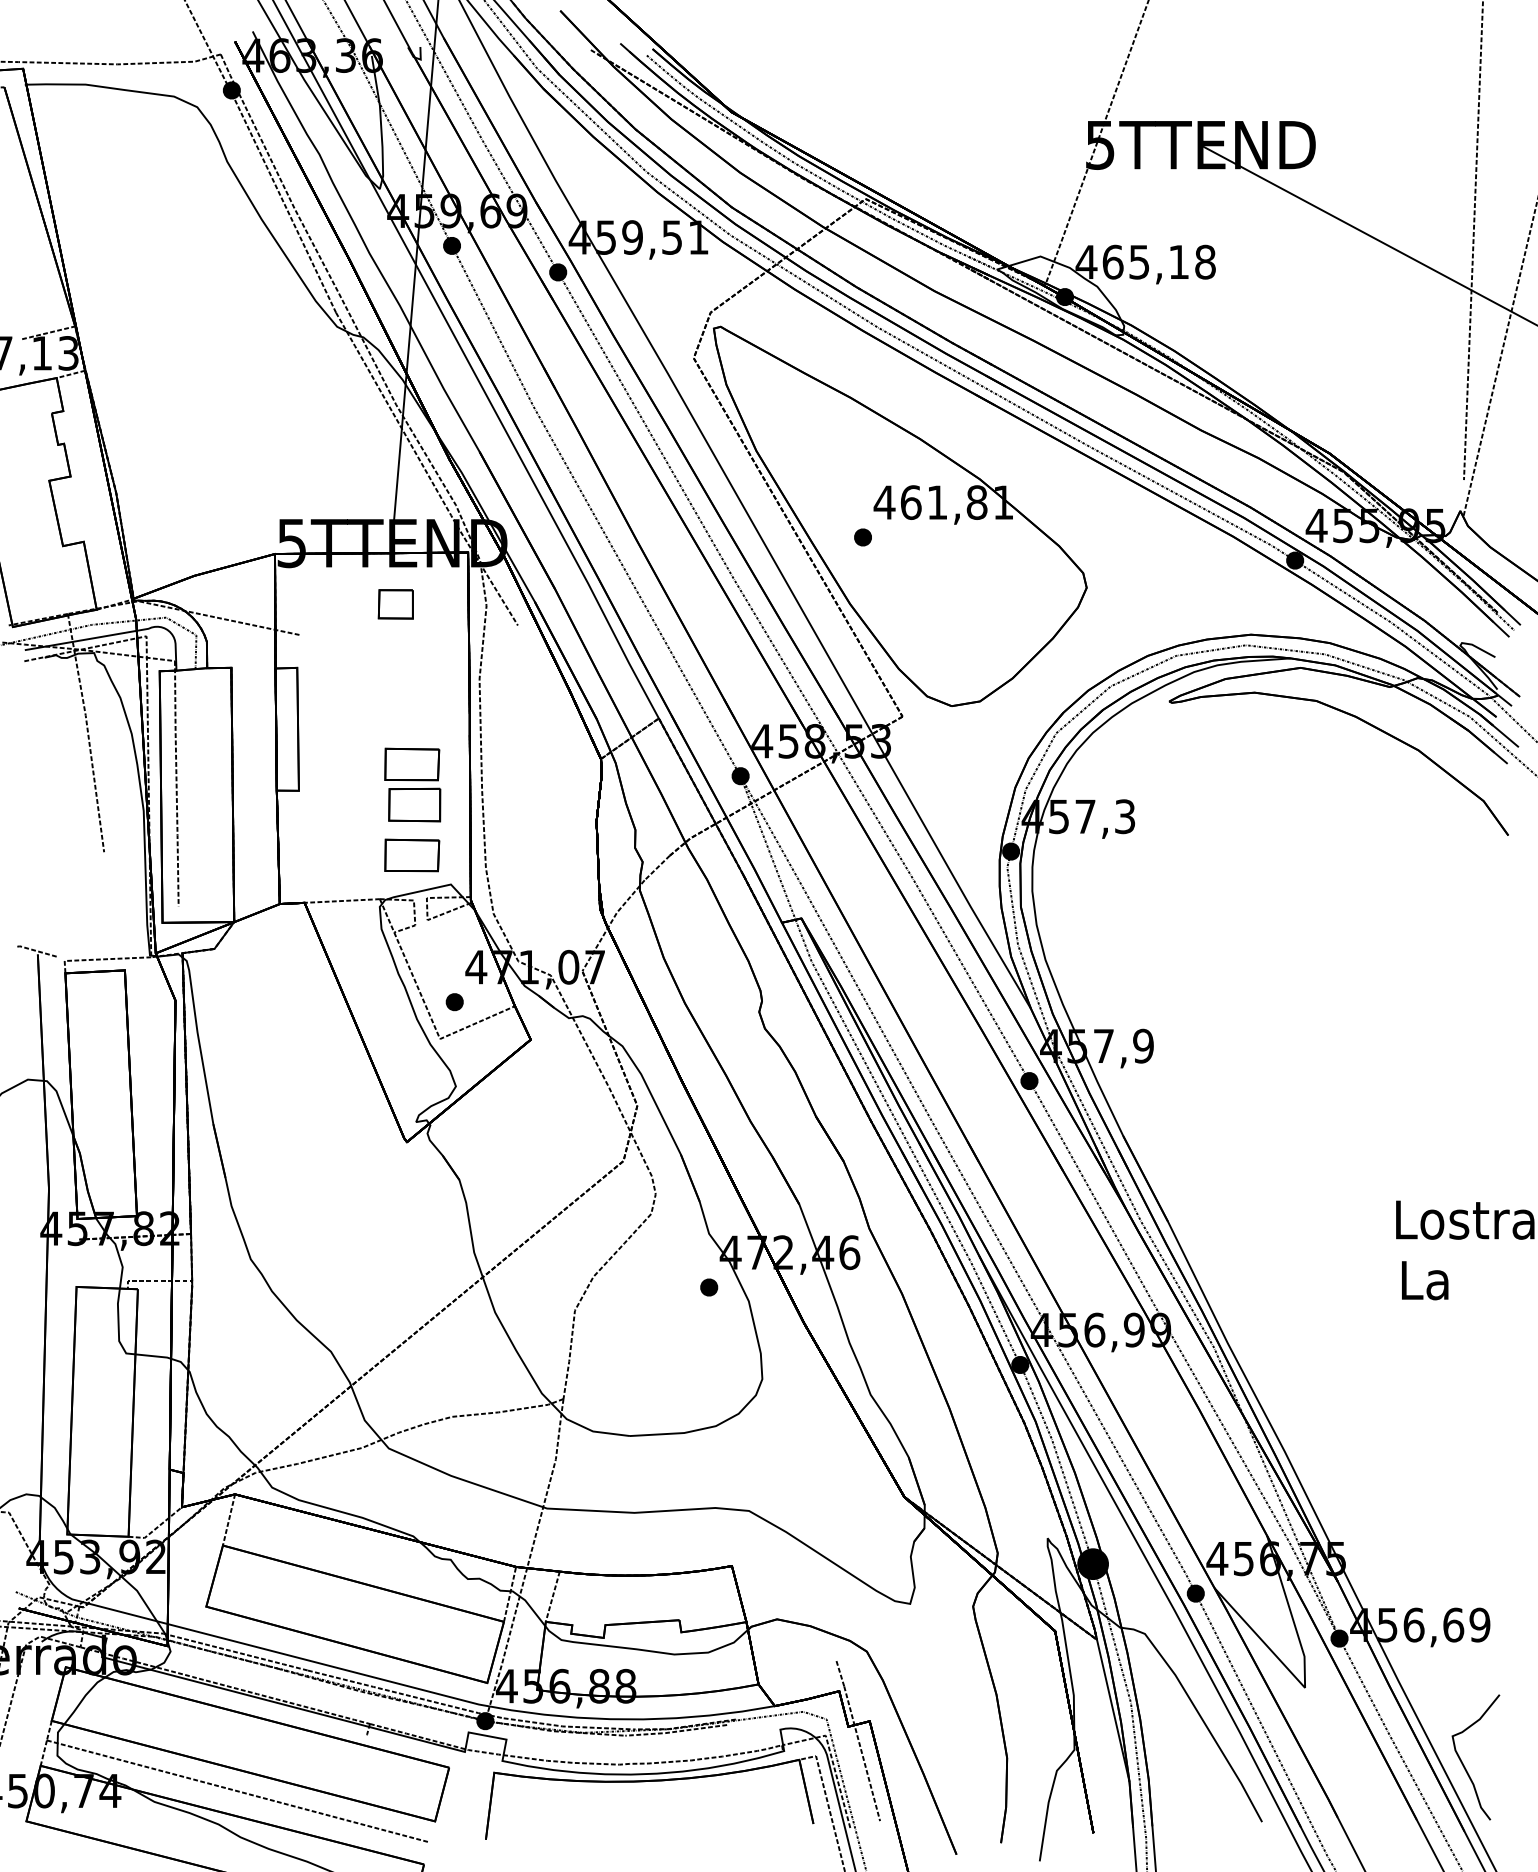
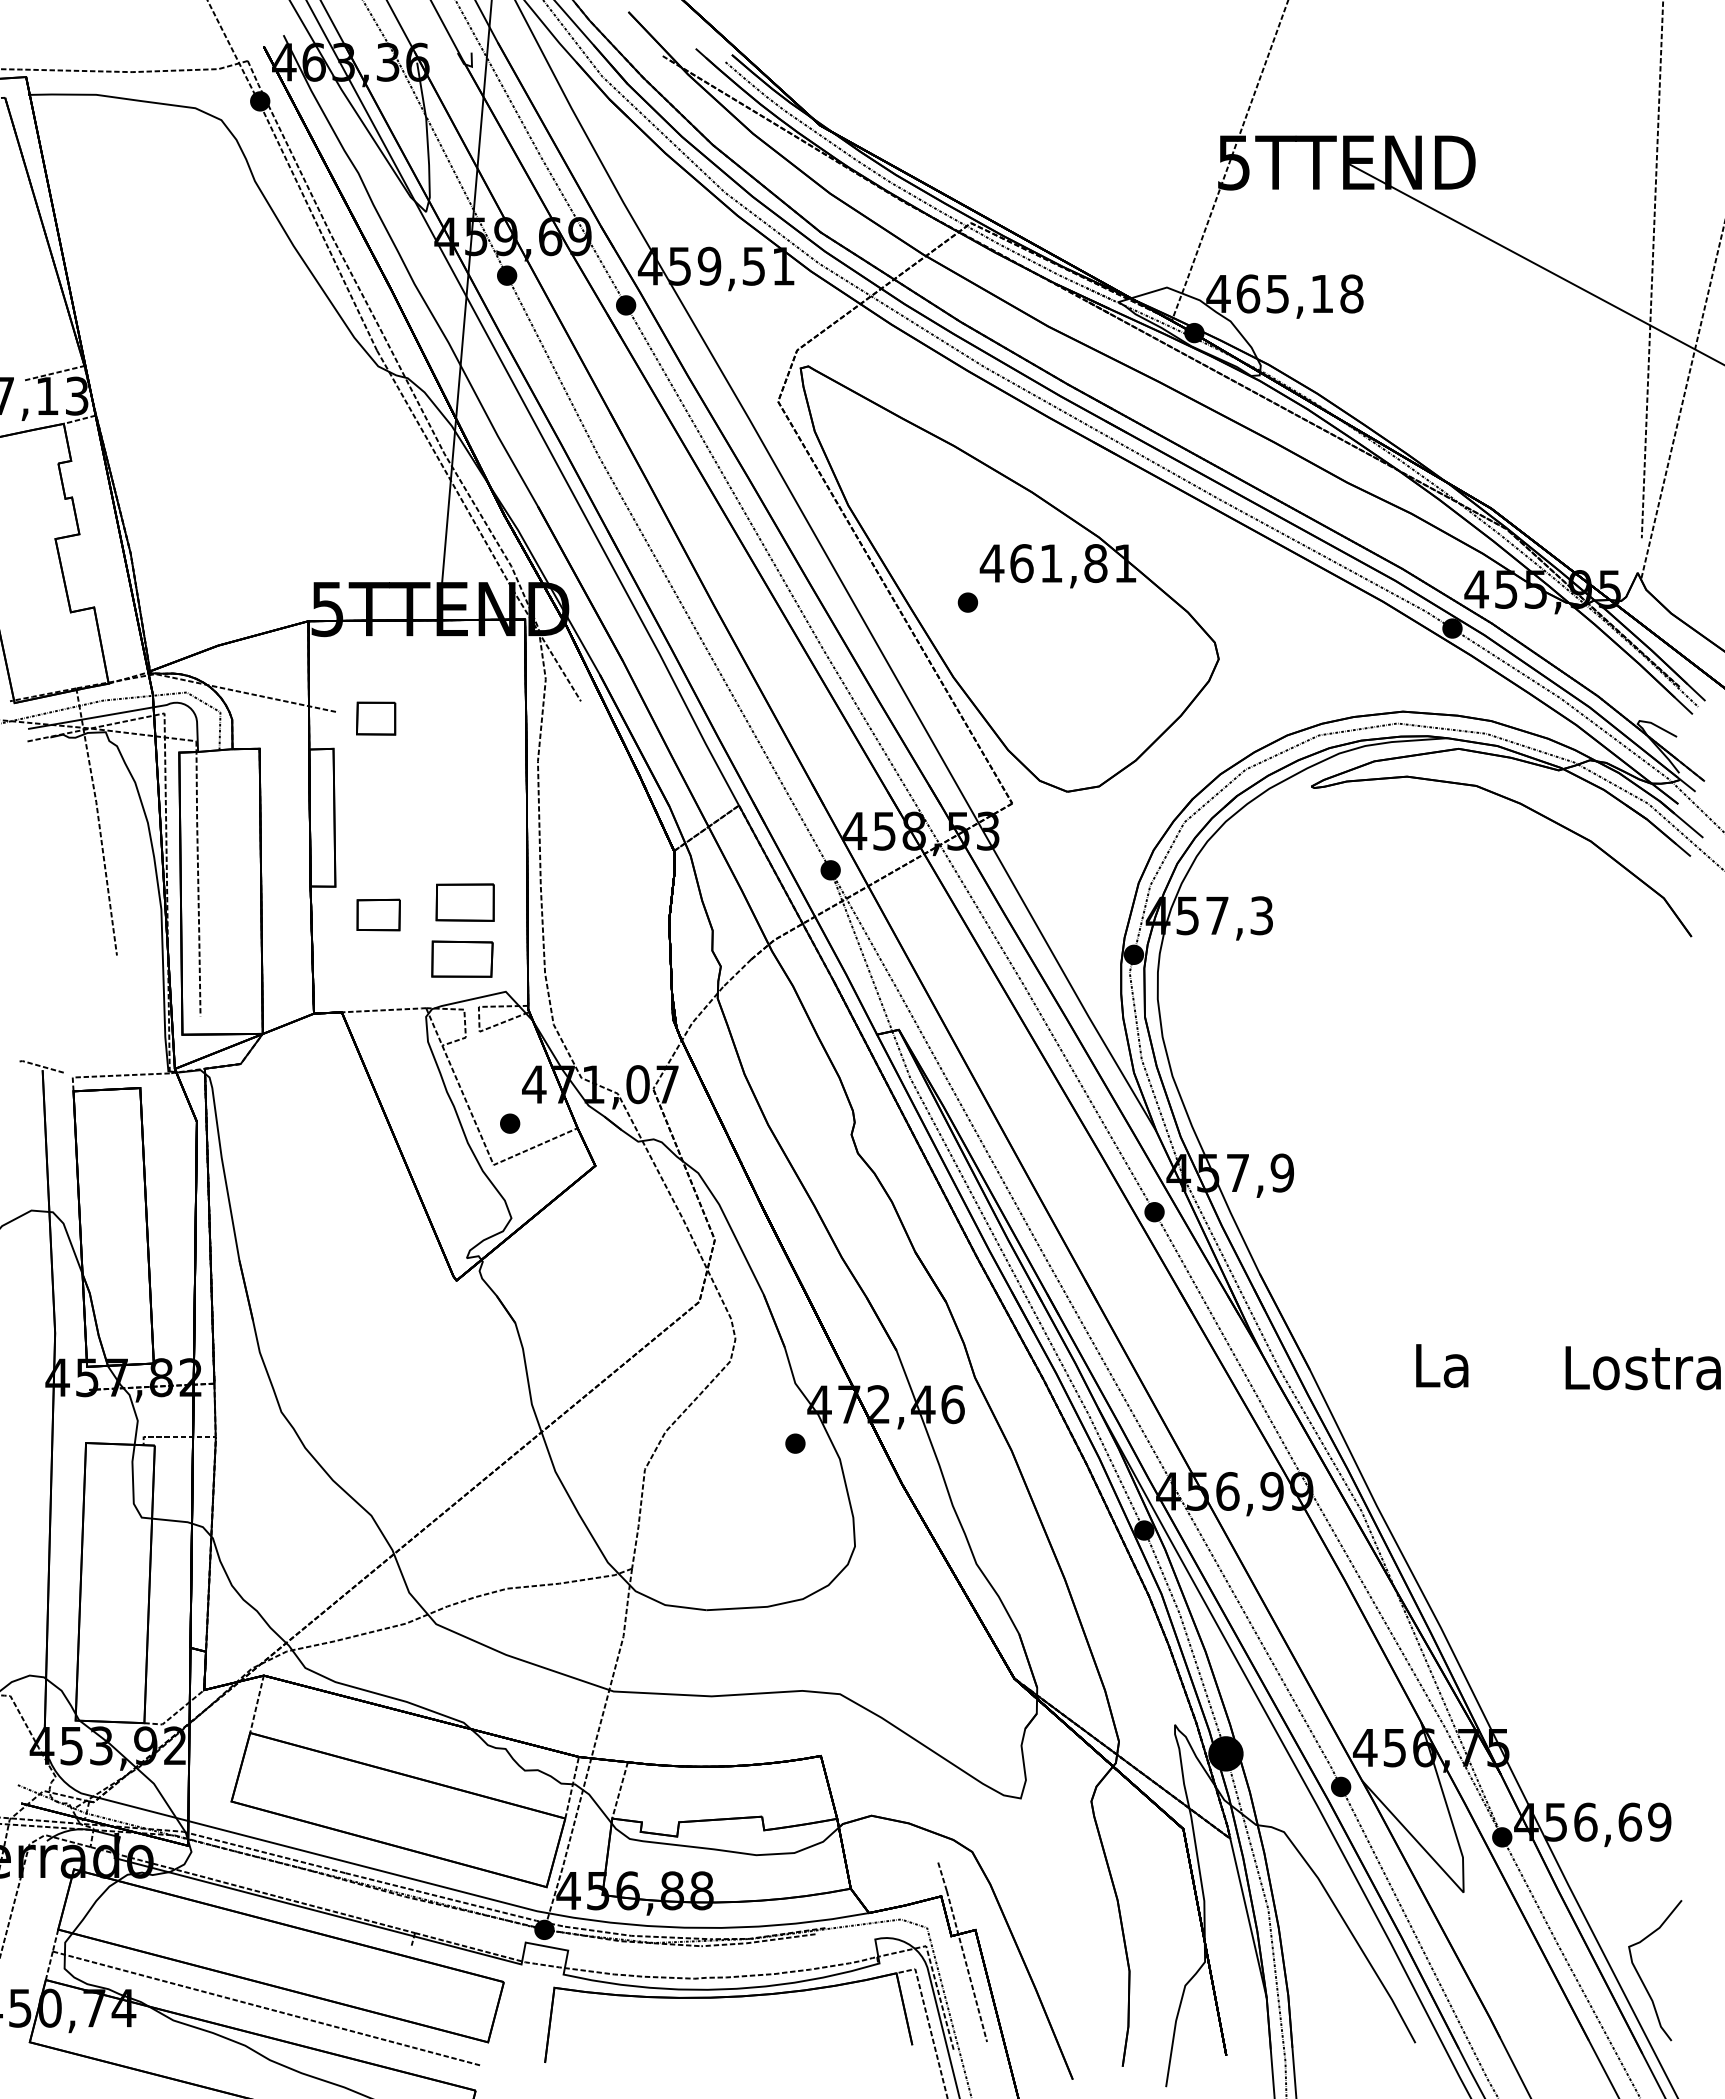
part: (396, 604) -> (376, 718), moved
part: (412, 763) -> (462, 856), removed
part: (337, 815) -> (378, 914), added
text: (1425, 1280) -> (1442, 1365), moved

